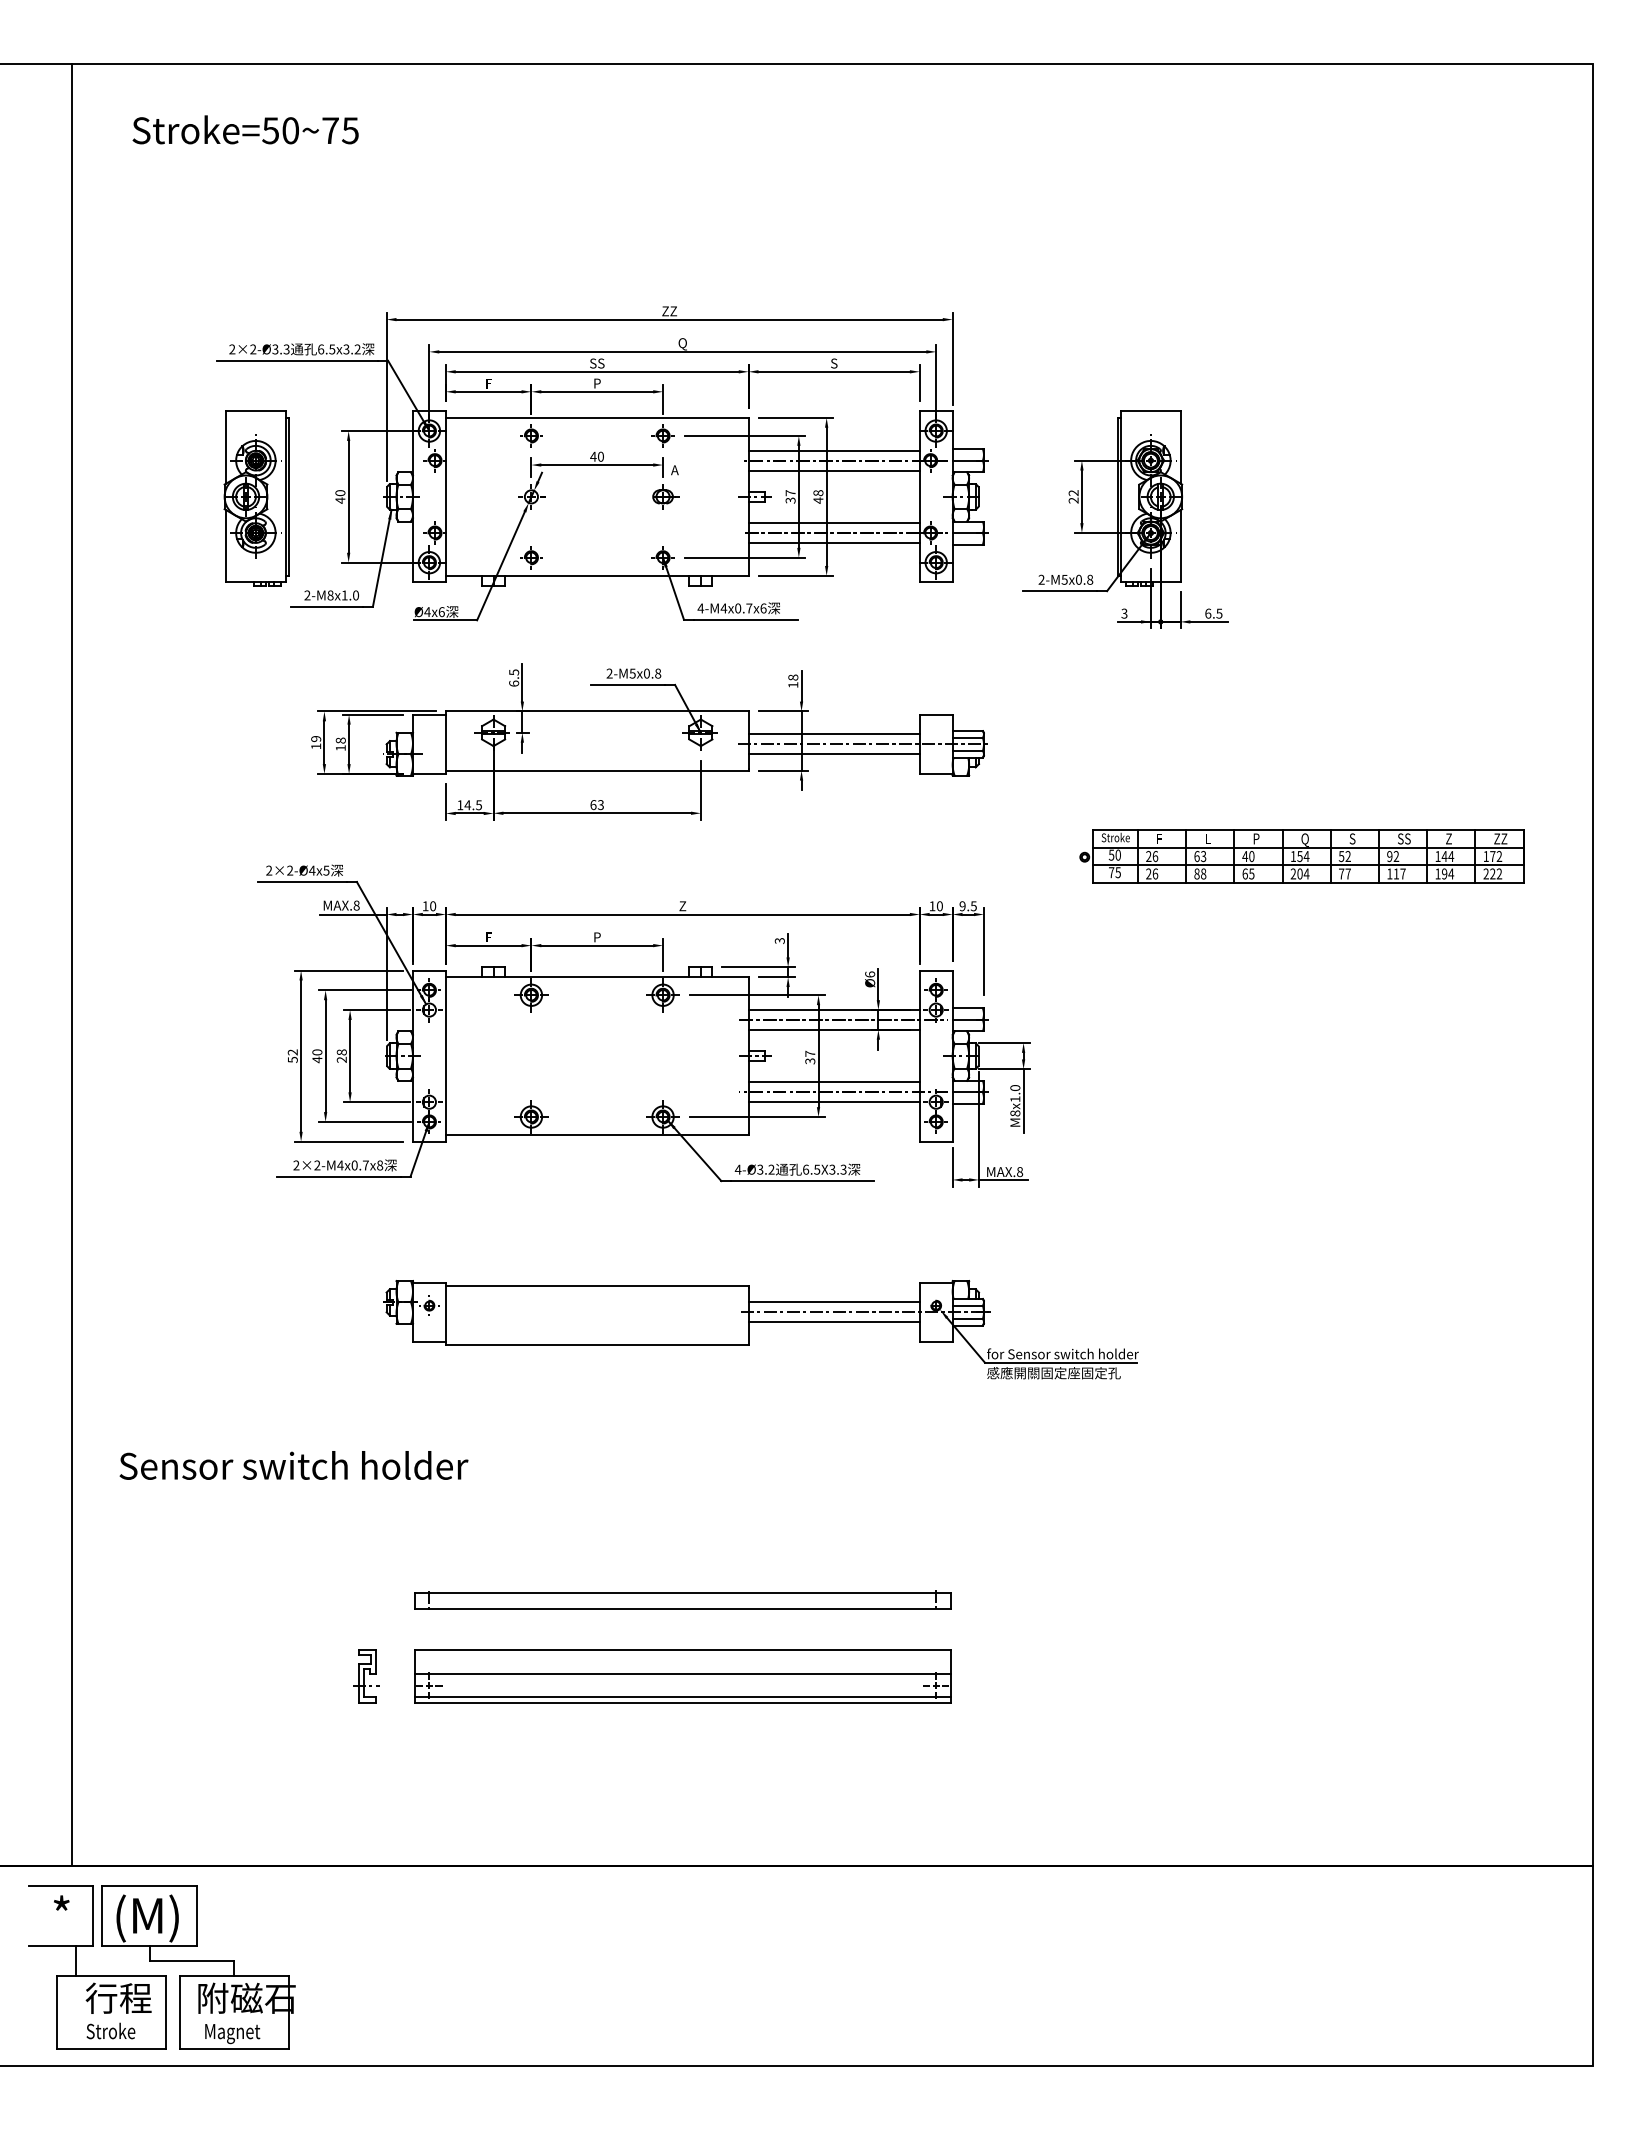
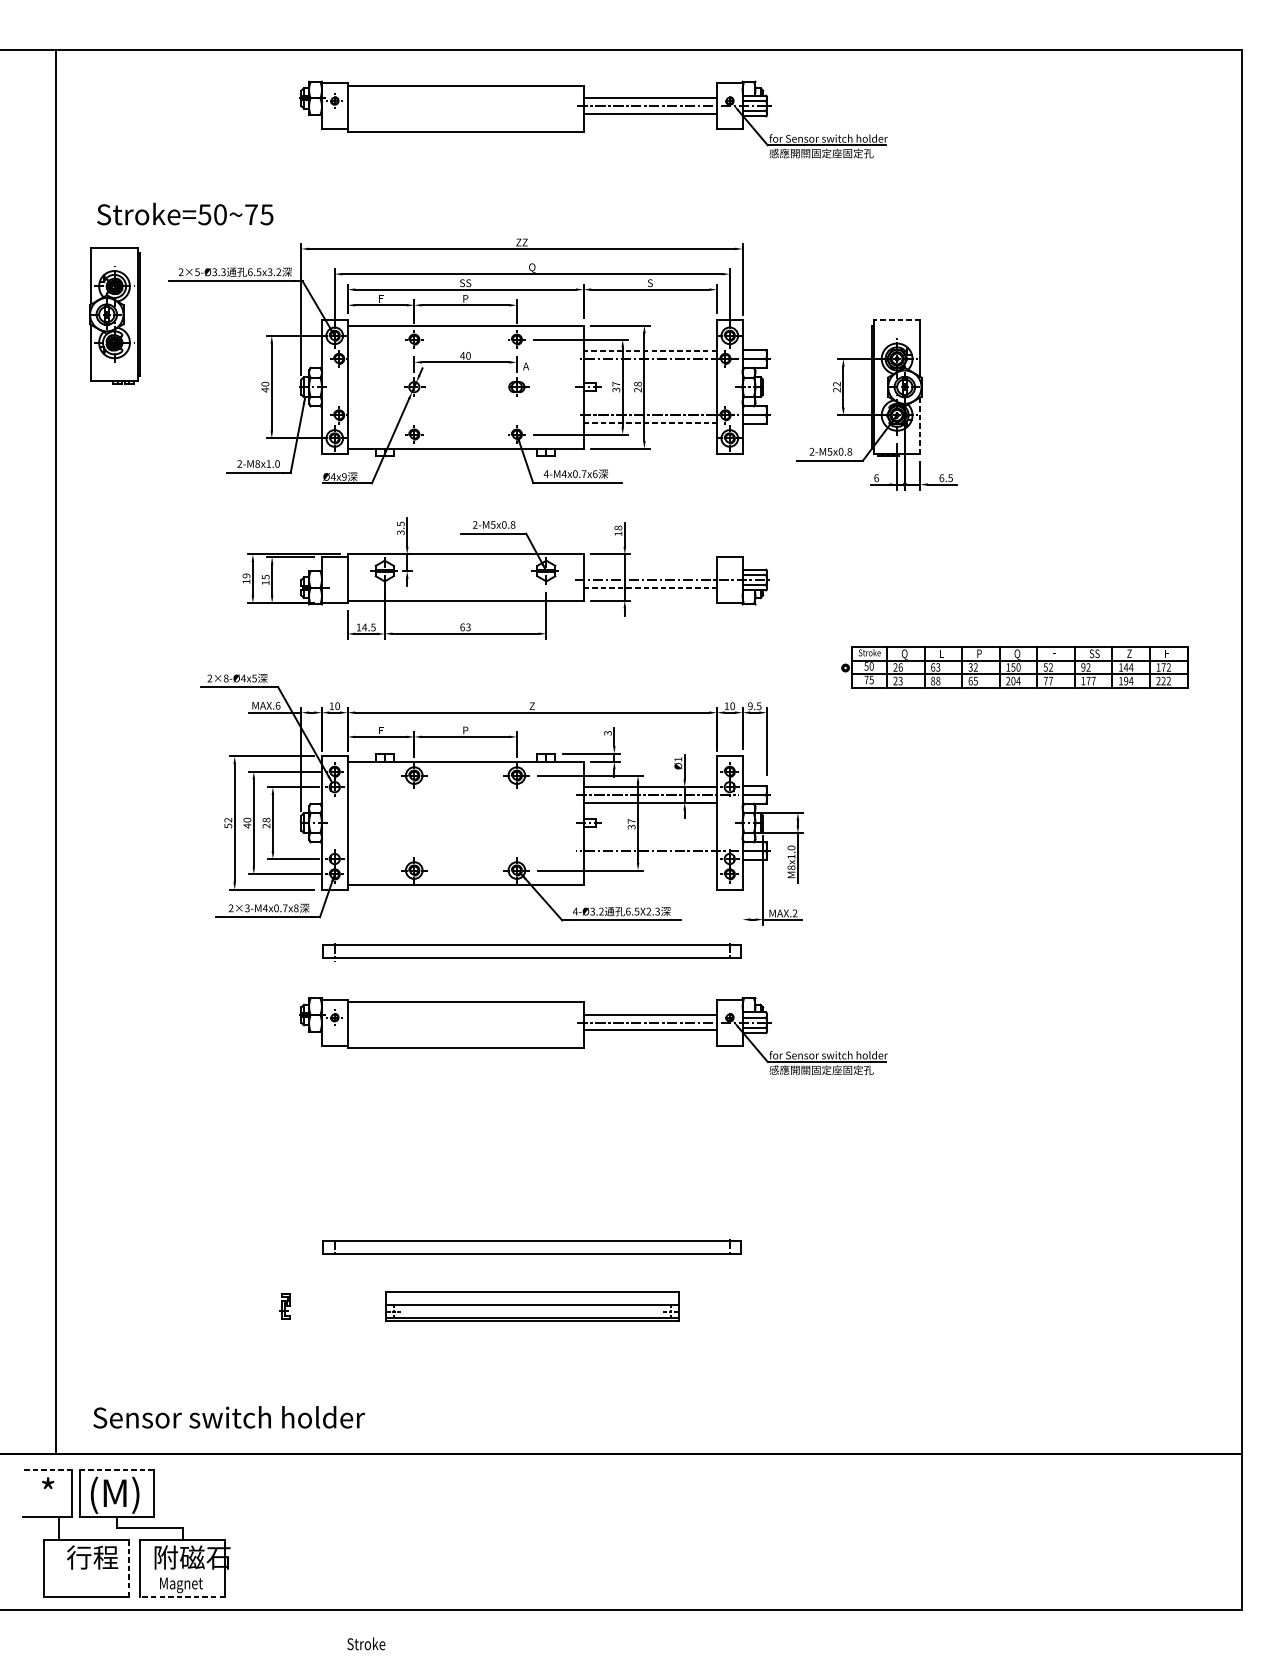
text: (245, 129) -> (185, 213), moved
part: (760, 146) -> (592, 114), added
text: (253, 349) -> (197, 272), 2×2-Ø3.3 -> 2×5-Ø3.3
line: (1150, 411) -> (896, 320), solid -> dashed
line: (834, 450) -> (650, 350), solid -> dashed
line: (833, 470) -> (649, 366), removed
part: (256, 498) -> (115, 315), moved
text: (818, 500) -> (638, 389), 48 -> 28
line: (833, 523) -> (649, 407), removed
line: (834, 542) -> (650, 422), solid -> dashed
line: (1180, 546) -> (920, 425), solid -> dashed
text: (441, 612) -> (344, 477), Ø4x6 -> Ø4x9
text: (1124, 613) -> (876, 478), 3 -> 6
text: (514, 683) -> (401, 532), 6.5 -> 3.5
line: (833, 734) -> (649, 572), removed
text: (340, 740) -> (265, 577), 18 -> 15
line: (834, 754) -> (650, 587), solid -> dashed
text: (1352, 838) -> (1054, 653), S -> F
text: (1500, 838) -> (1169, 653), ZZ -> F
text: (1160, 839) -> (904, 654), F -> Q
text: (1248, 856) -> (973, 667), 40 -> 32
text: (1306, 856) -> (1018, 667), 154 -> 150
text: (290, 870) -> (226, 678), 2×2-Ø4x5 -> 2×8-Ø4x5
text: (1155, 873) -> (900, 680), 26 -> 23
text: (1396, 873) -> (1088, 680), 117 -> 177
text: (356, 905) -> (277, 705), MAX.8 -> MAX.6
text: (870, 974) -> (678, 759), Ø6 -> Ø1
line: (833, 1082) -> (649, 843), removed
line: (833, 1102) -> (649, 859), removed
text: (317, 1165) -> (247, 908), 2×2-M4x0.7x8 -> 2×3-M4x0.7x8
line: (952, 1167) -> (742, 909), removed
text: (832, 1169) -> (648, 911), 6.5X3.3 -> 6.5X2.3
text: (1020, 1172) -> (795, 913), MAX.8 -> MAX.2
part: (682, 1219) -> (532, 950), added
text: (293, 1465) -> (228, 1417), moved
part: (366, 1676) -> (285, 1306), size x0.6
part: (682, 1676) -> (532, 1306), size x0.7
line: (61, 1885) -> (47, 1469), solid -> dashed
line: (149, 1885) -> (116, 1469), solid -> dashed
line: (165, 2012) -> (129, 1568), solid -> dashed
text: (110, 2030) -> (366, 1643), moved
line: (233, 2049) -> (182, 1597), solid -> dashed

